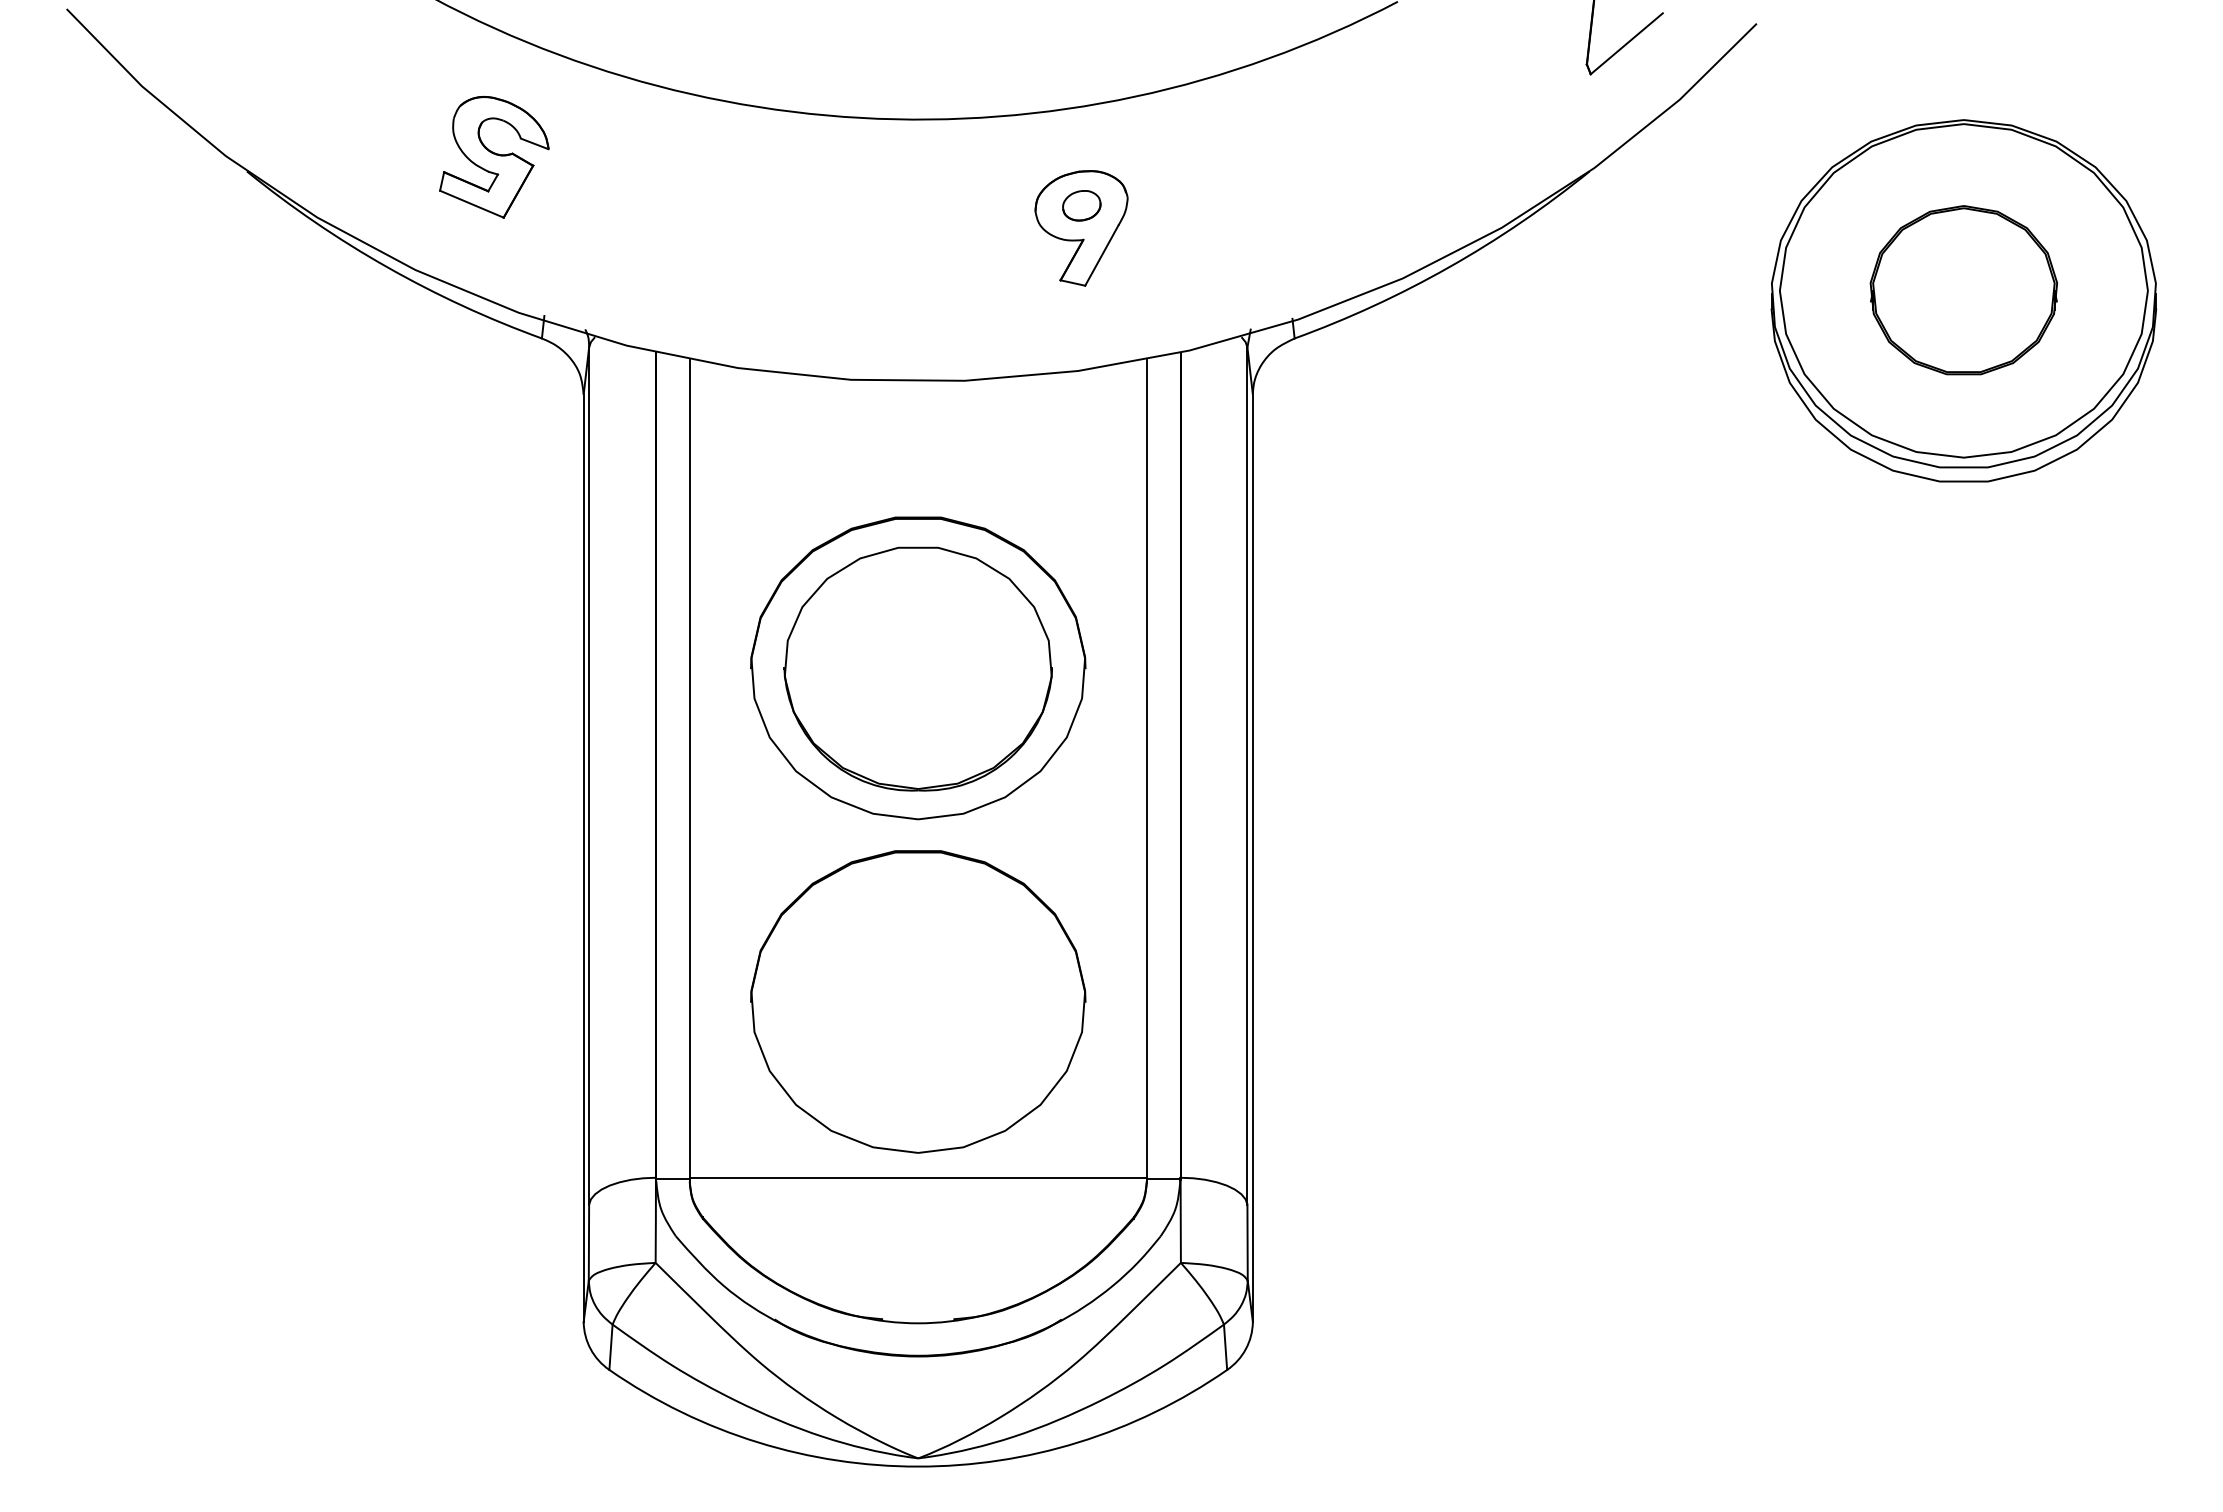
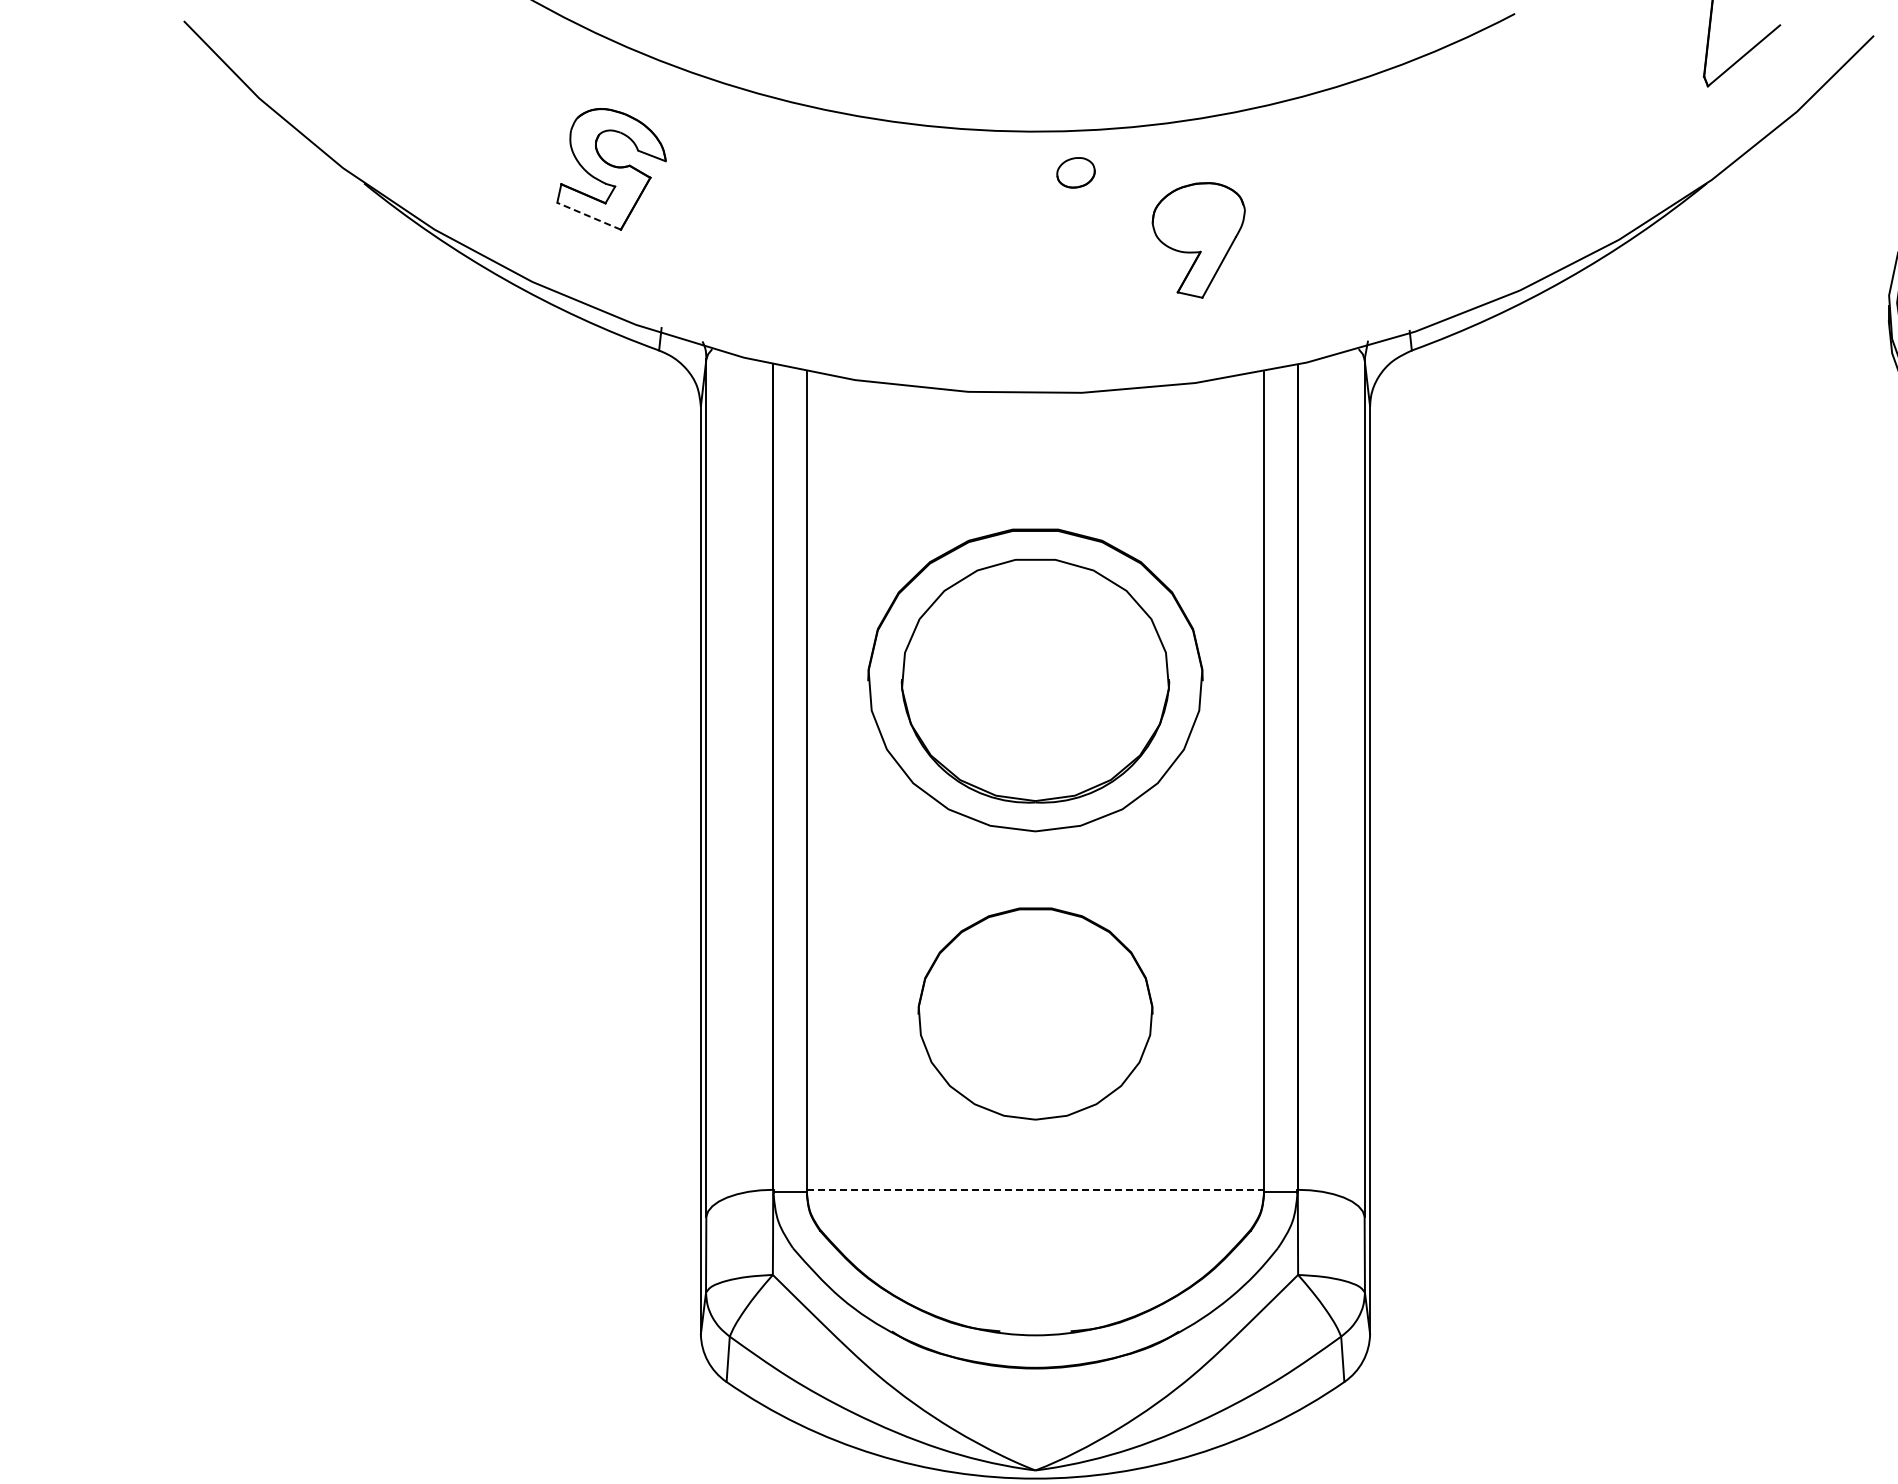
line: (471, 204) -> (588, 216), solid -> dashed
part: (1081, 205) -> (1075, 172), moved
part: (918, 1001) -> (1035, 1013), size x0.7
line: (918, 1177) -> (1035, 1189), solid -> dashed

